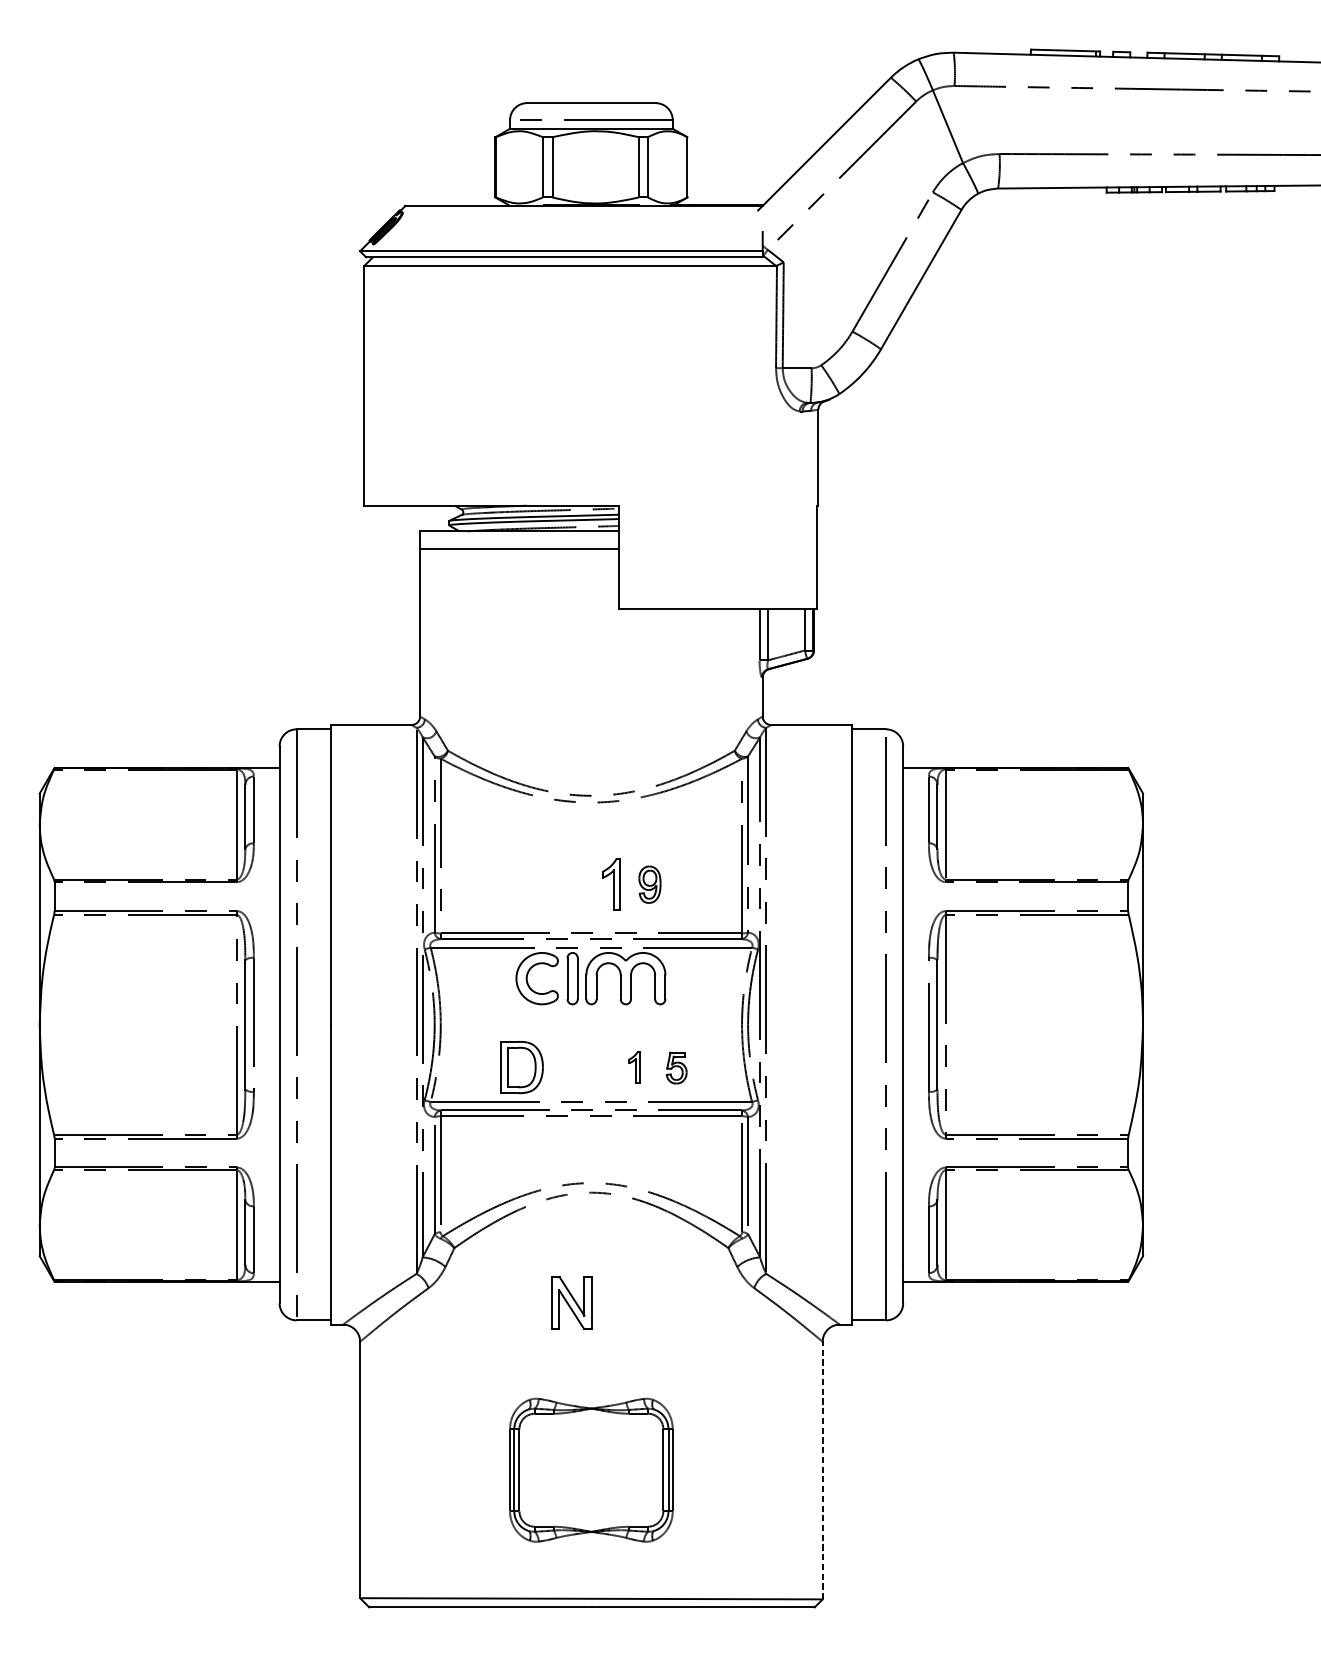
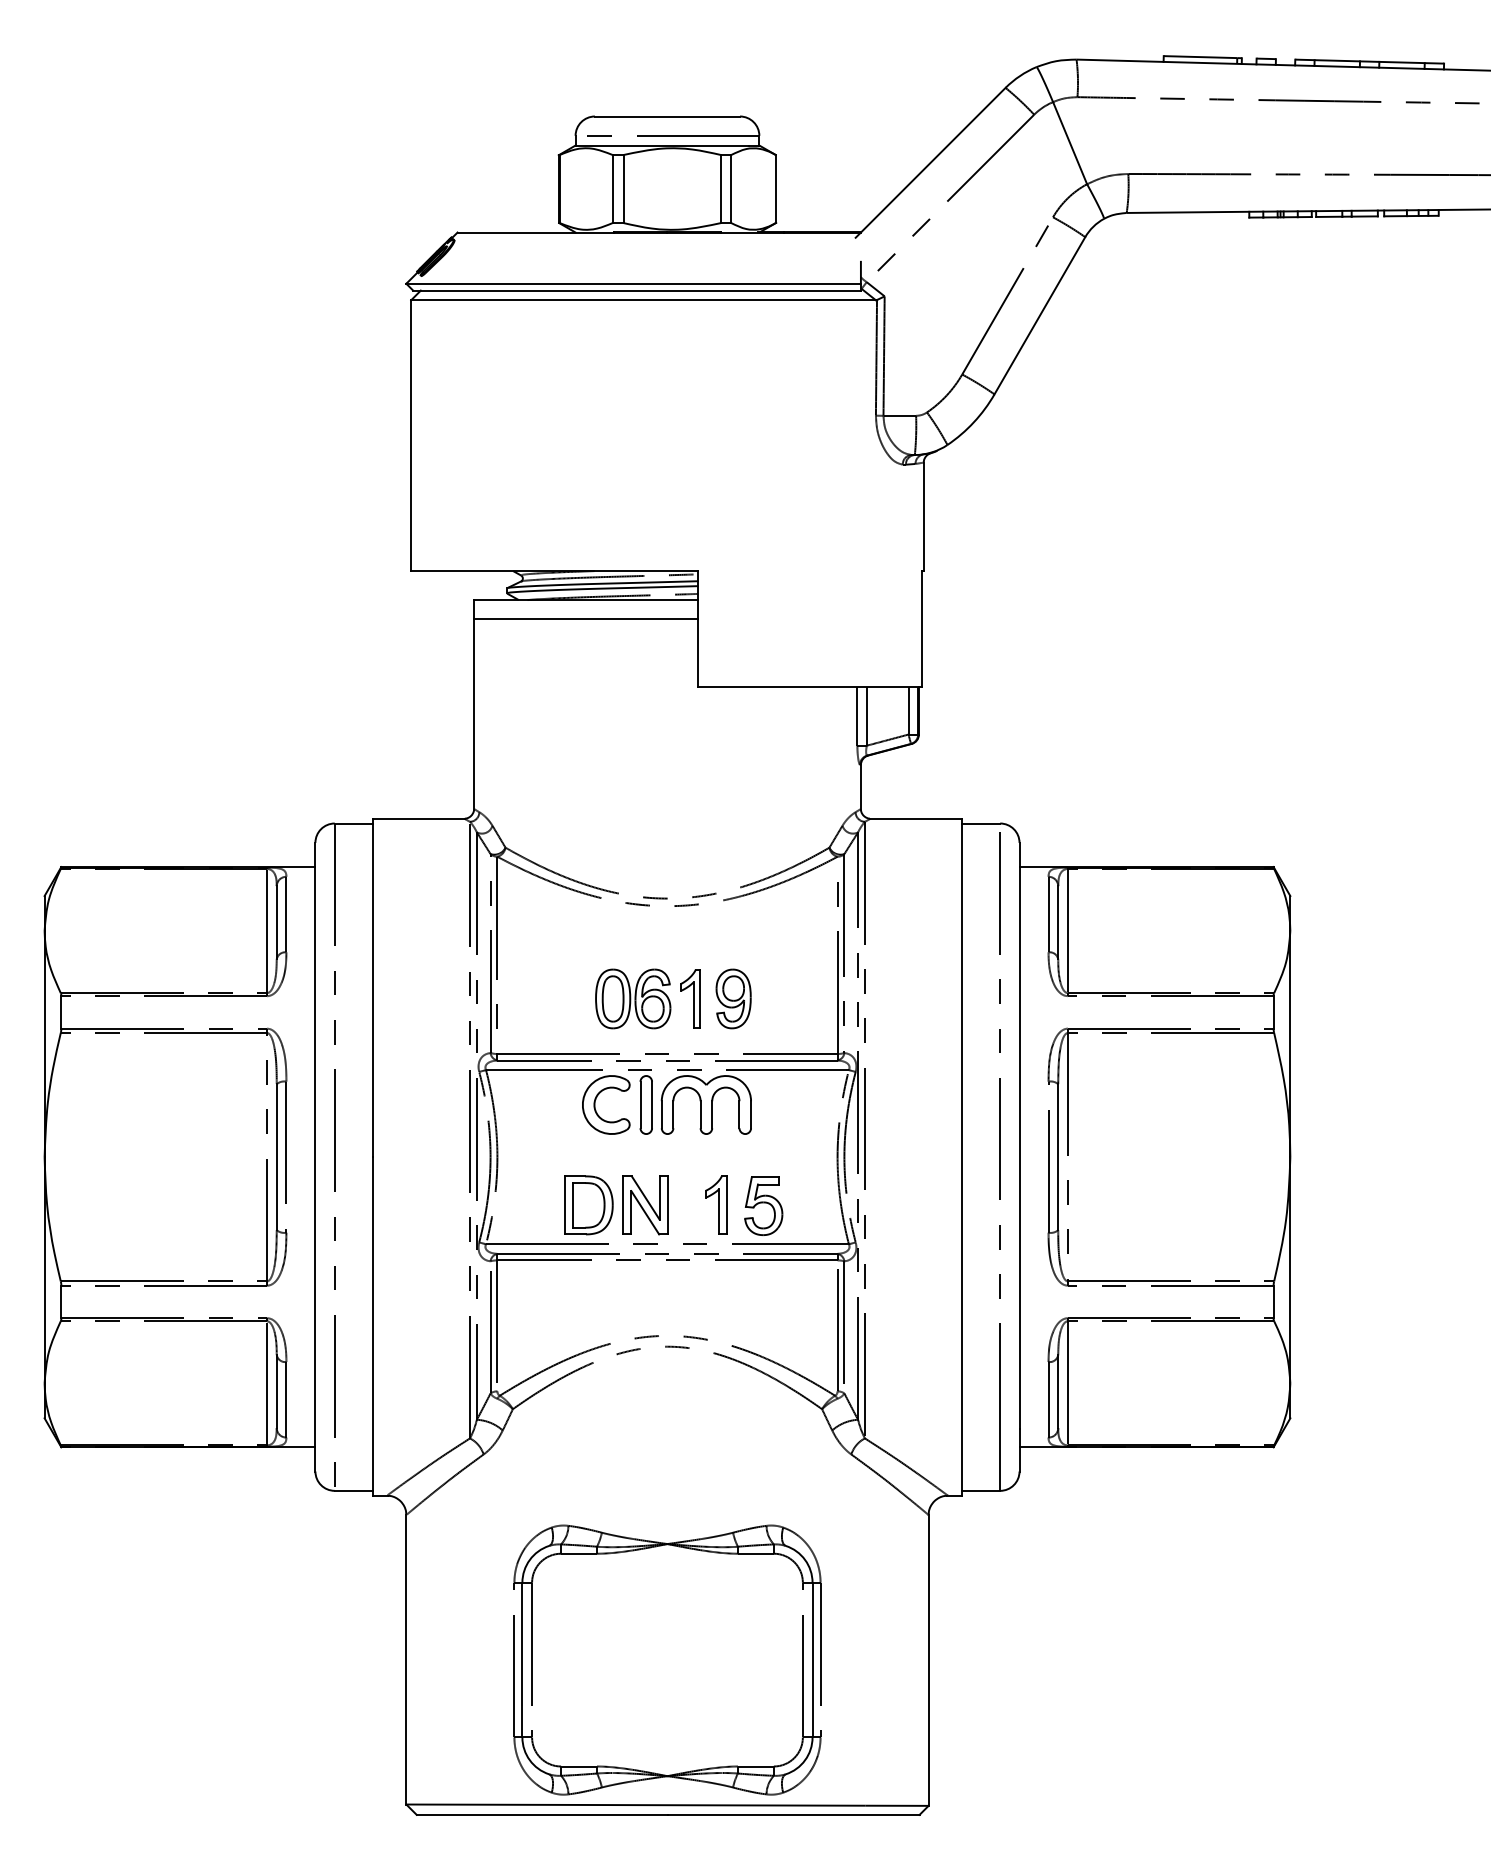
part: (561, 884) -> (633, 998), added
part: (649, 884) -> (733, 998), size x1.43
part: (634, 1066) -> (716, 1204), size x1.67
part: (676, 1067) -> (763, 1205), size x1.67
part: (571, 1303) -> (645, 1205), moved
part: (591, 1469) -> (667, 1659), size x1.67
line: (822, 1470) -> (928, 1660), dashed -> solid

